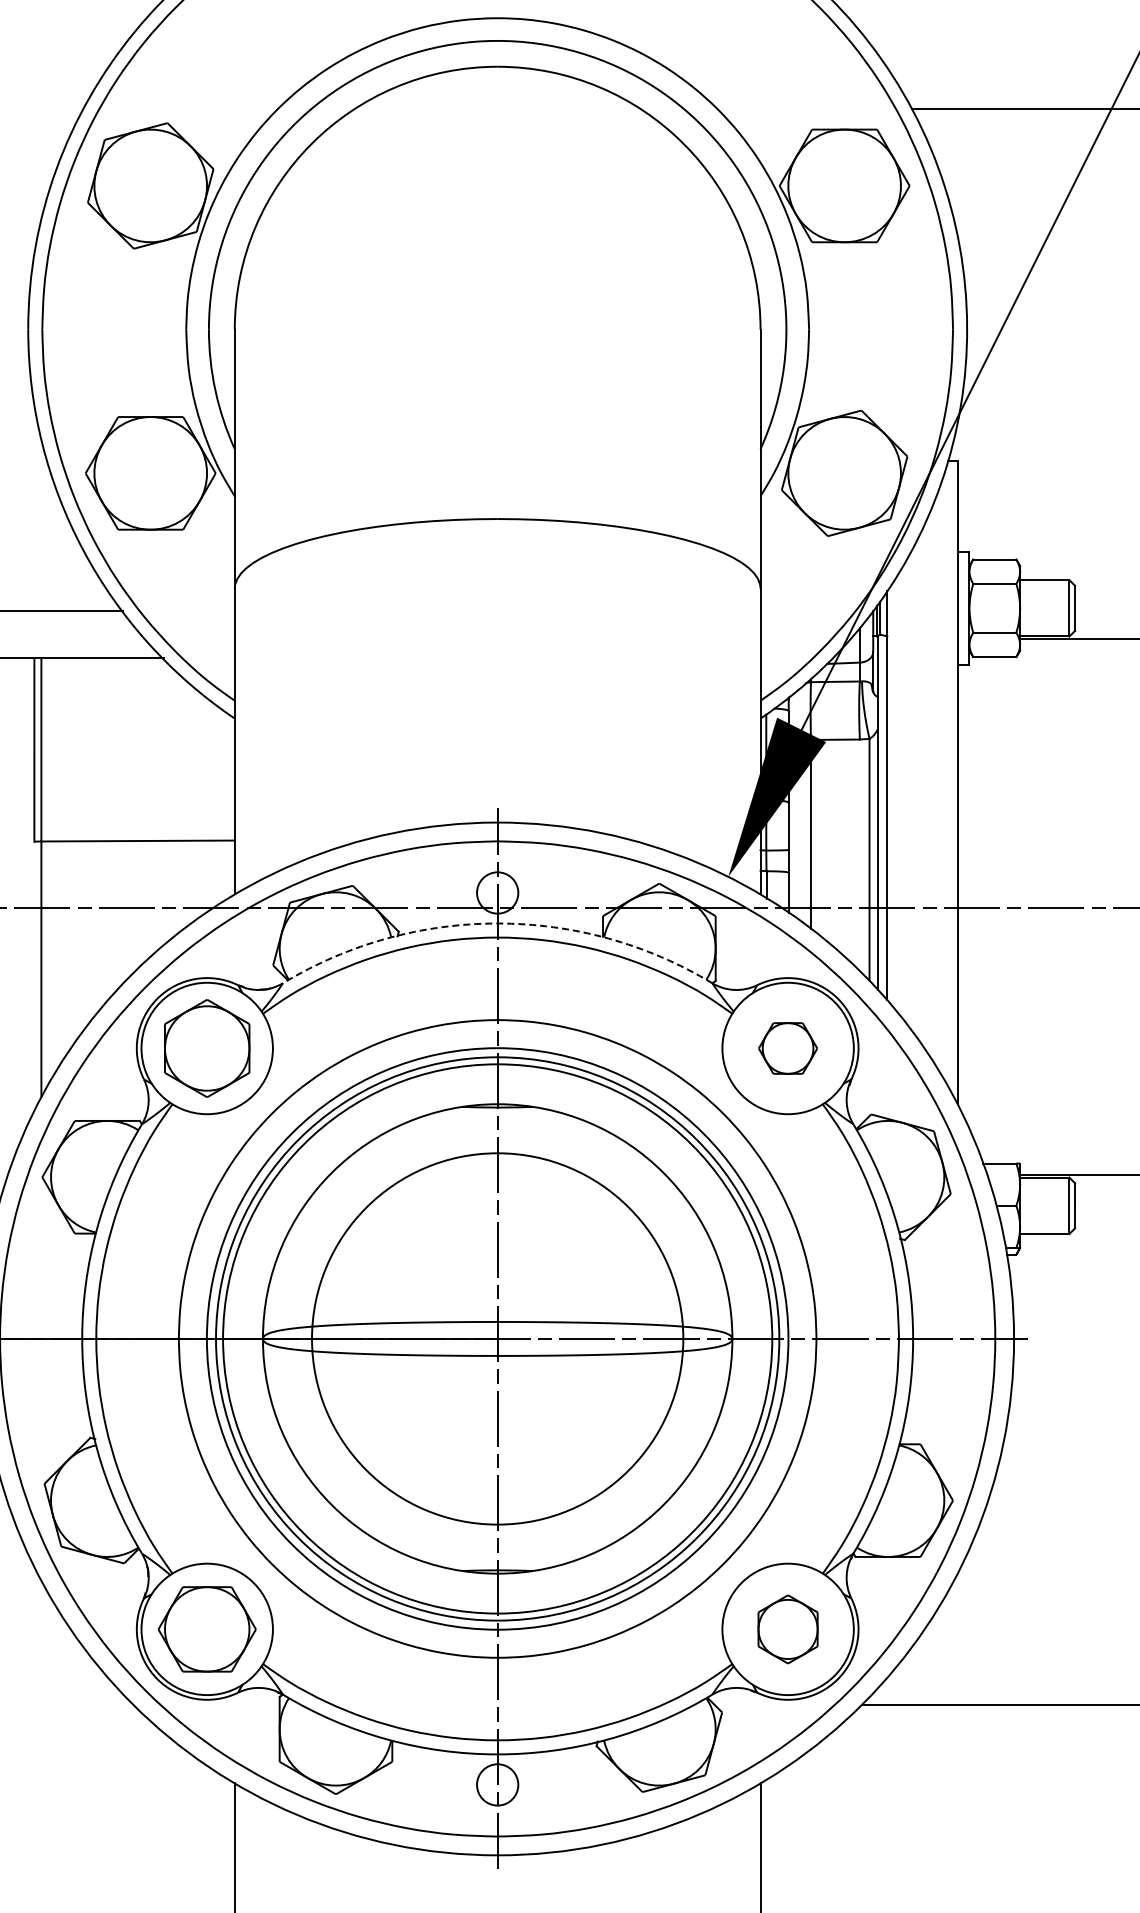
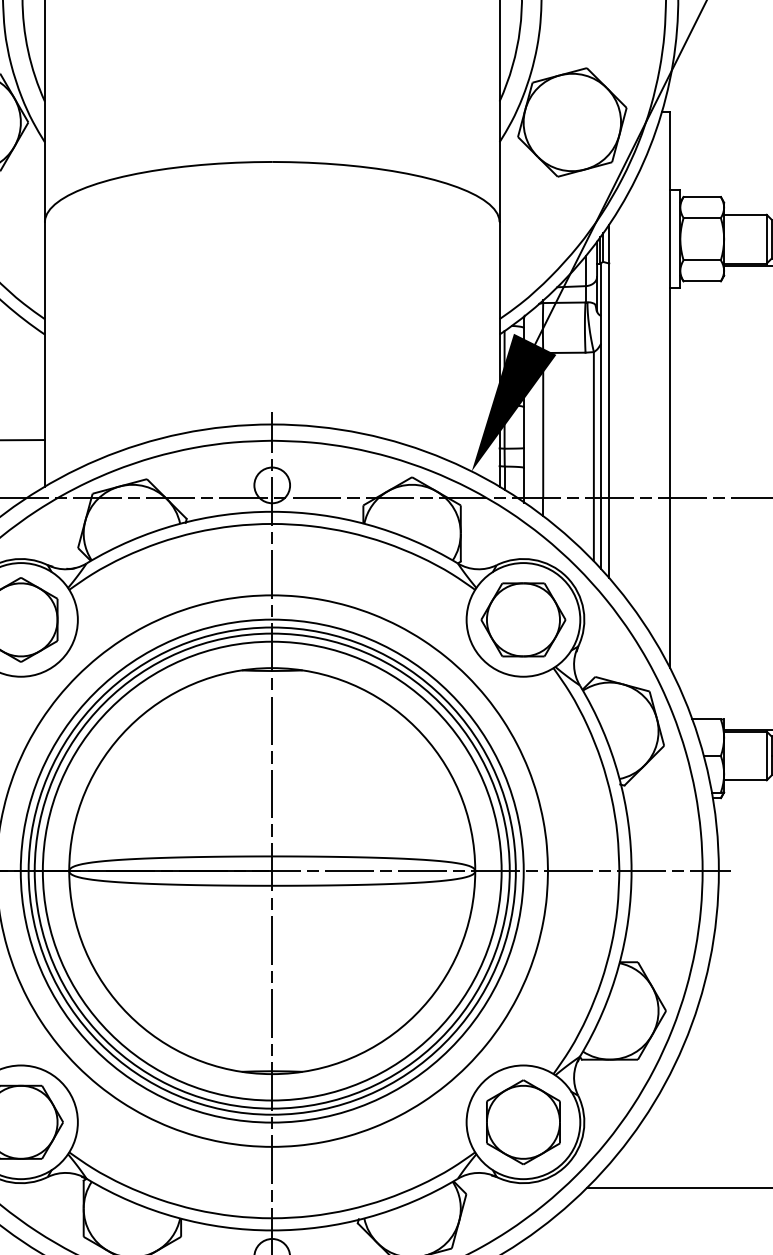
arc: (497, 923) -> (272, 511), dashed -> solid
part: (787, 1048) -> (522, 619), size x1.67
circle: (497, 1338) -> (272, 870), size x1.43
part: (787, 1629) -> (522, 1122), size x1.43

